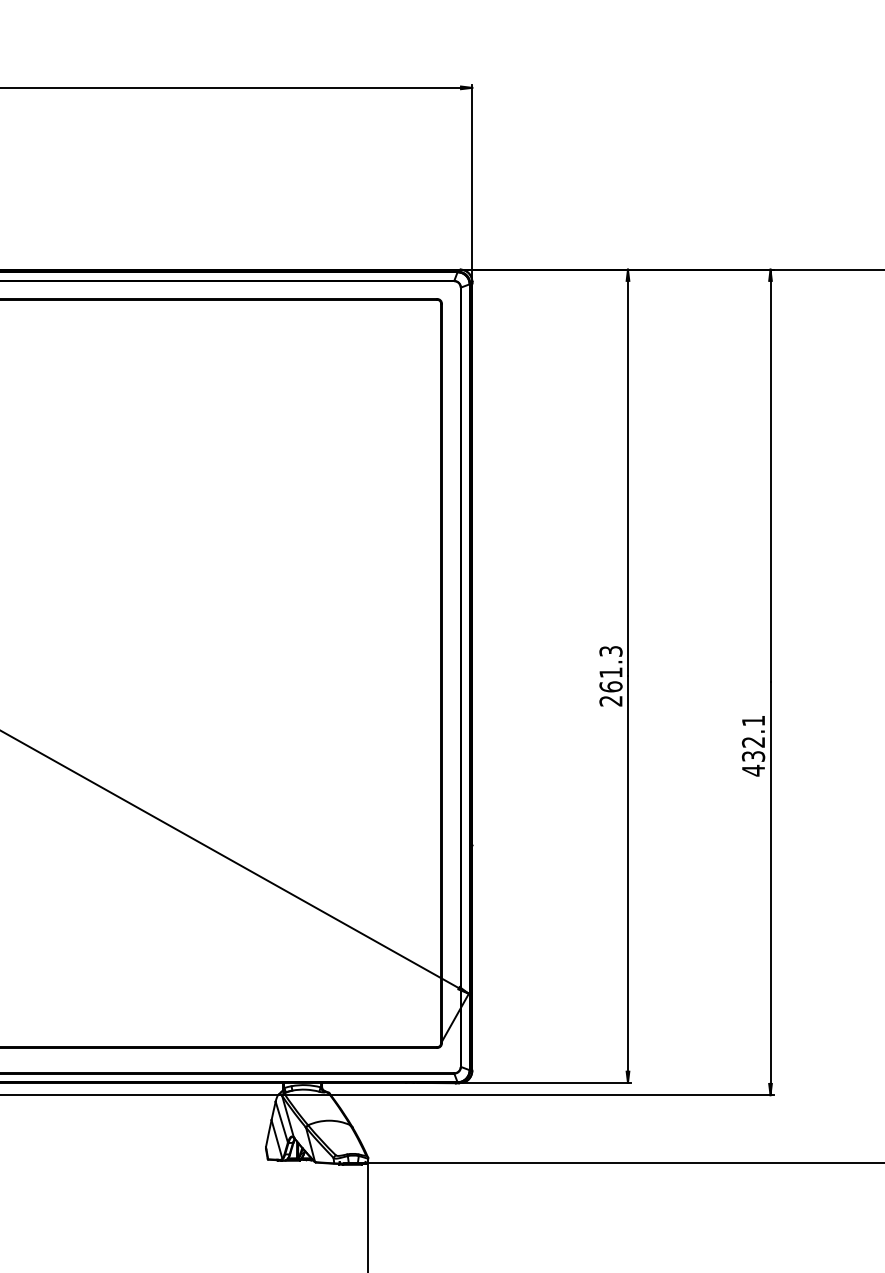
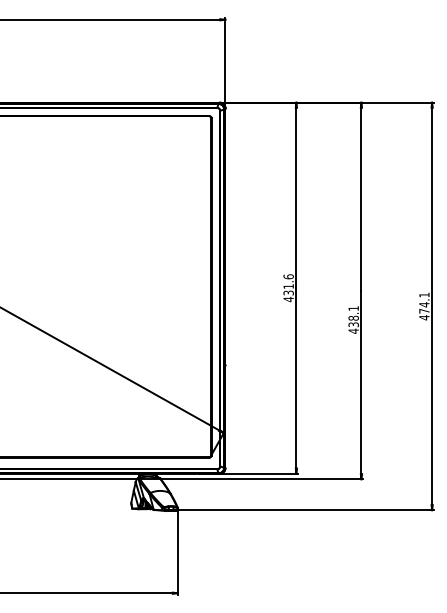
text: (610, 676) -> (288, 288), 261.3 -> 431.6
text: (753, 740) -> (353, 317), 432.1 -> 438.1

